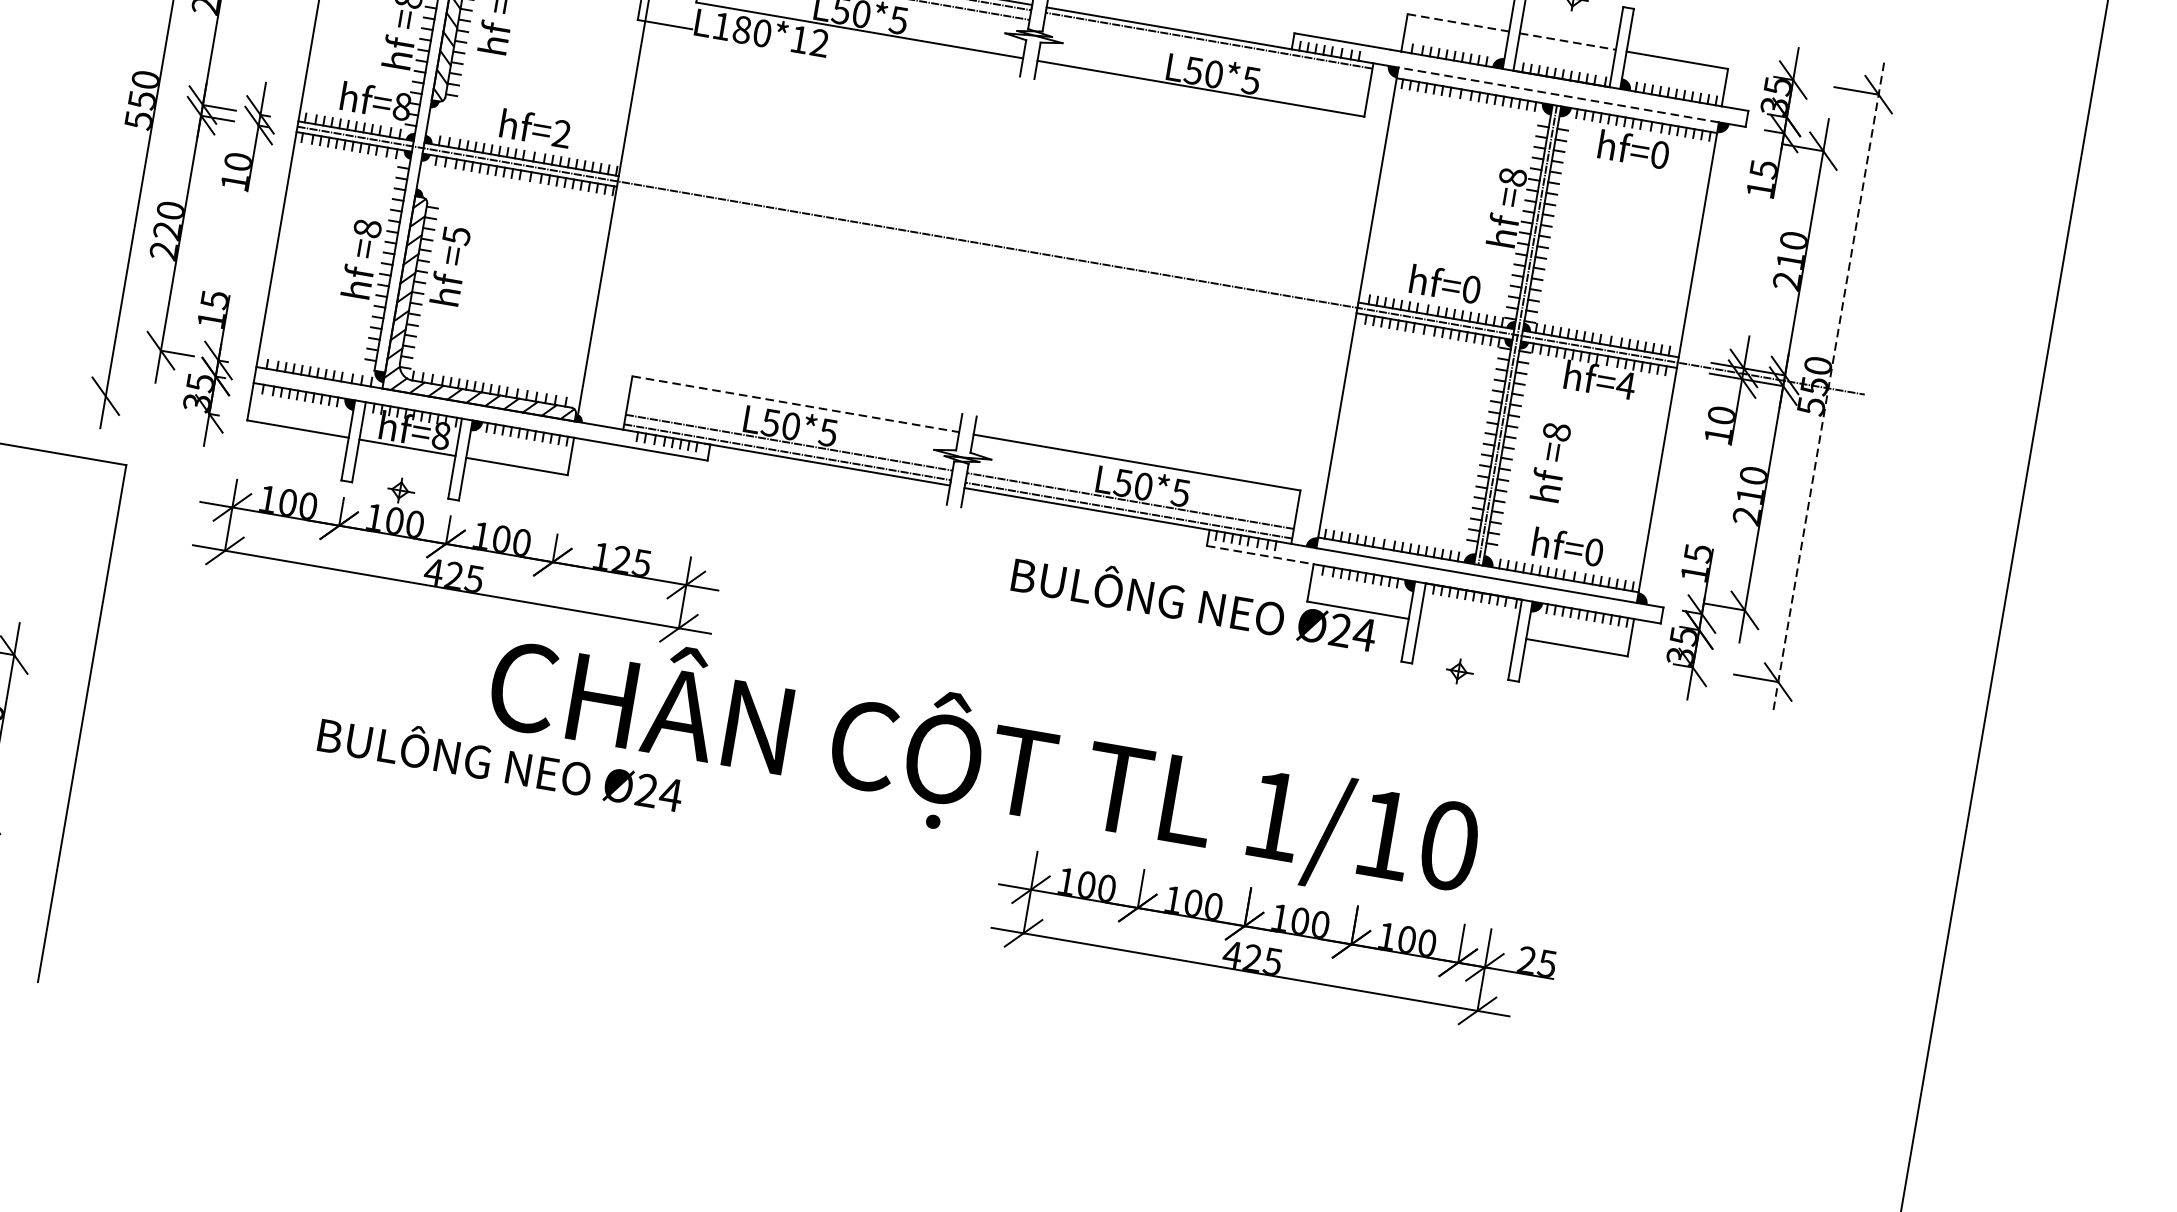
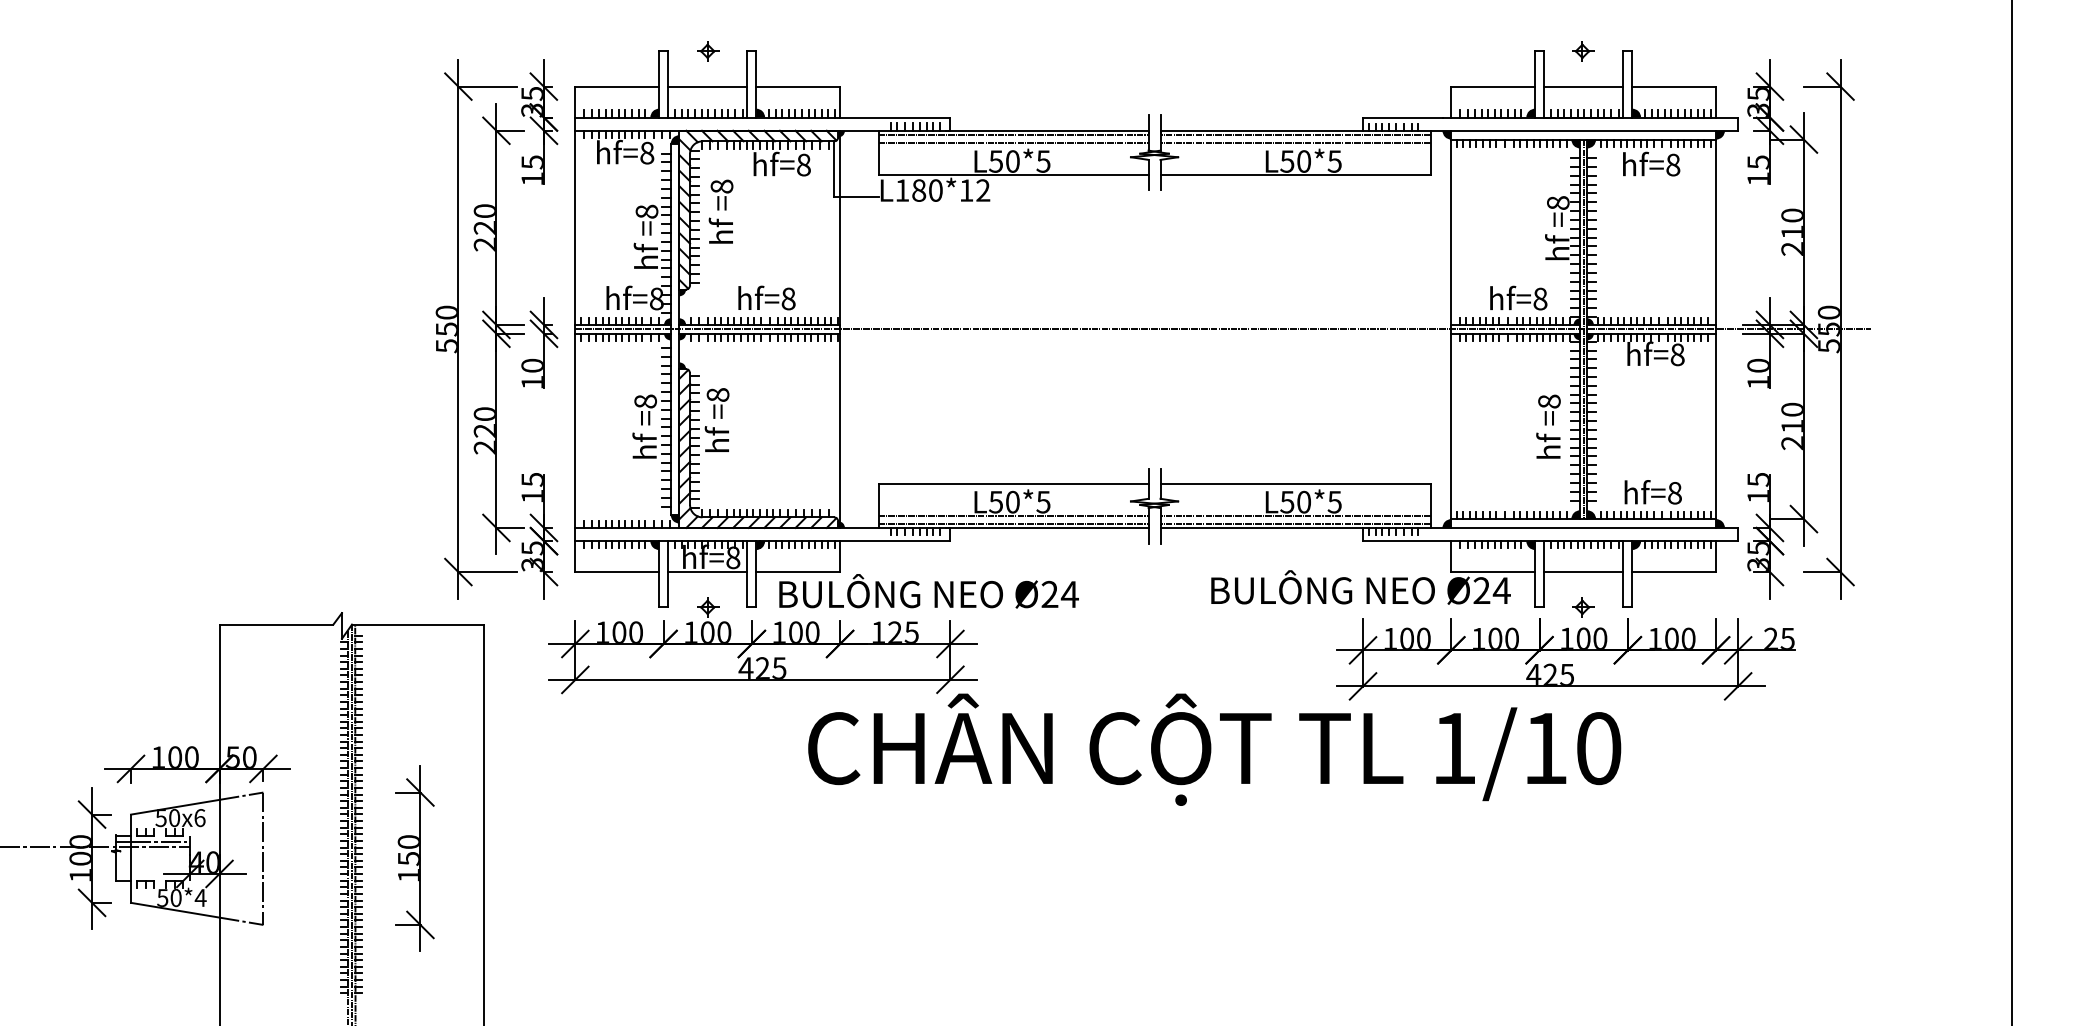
line: (1458, 22) -> (1493, 86), dashed -> solid
line: (1567, 41) -> (1583, 86), dashed -> solid
line: (1207, 50) -> (1295, 143), added
line: (1558, 94) -> (1583, 130), dashed -> solid
text: (561, 133) -> (788, 298), hf=2 -> hf=8
text: (1660, 155) -> (1673, 165), hf=0 -> hf=8
text: (455, 236) -> (717, 395), =5 -> =8
text: (1471, 290) -> (1540, 299), hf=0 -> hf=8
text: (1625, 385) -> (1677, 354), hf=4 -> hf=8
line: (1828, 388) -> (1840, 329), dashed -> solid
line: (140, 402) -> (487, 572), added
line: (797, 404) -> (1014, 483), dashed -> solid
text: (1550, 461) -> (1548, 426), moved
text: (1593, 552) -> (1674, 493), hf=0 -> hf=8
line: (1260, 555) -> (1407, 541), dashed -> solid
line: (1467, 629) -> (1583, 572), added
text: (500, 761) -> (928, 591), moved
part: (1274, 942) -> (1565, 659), moved

